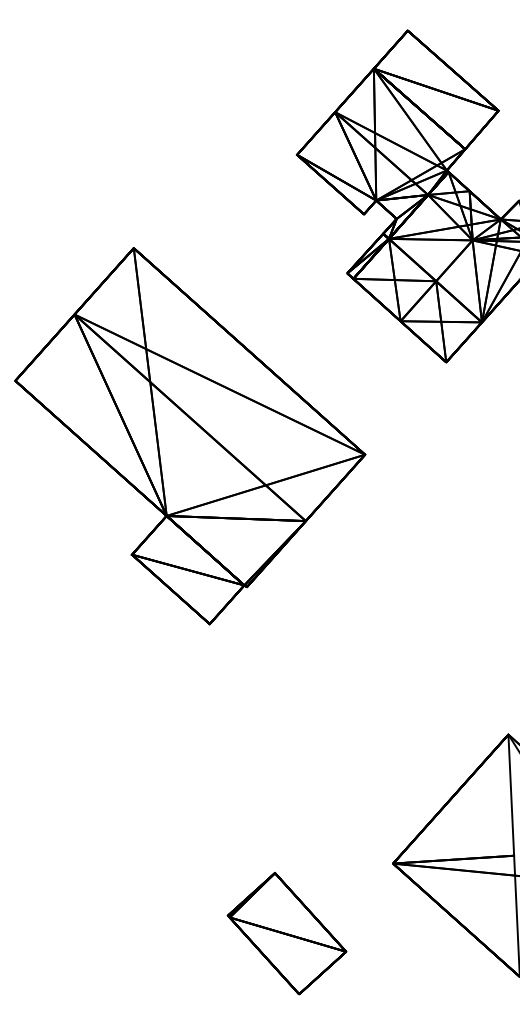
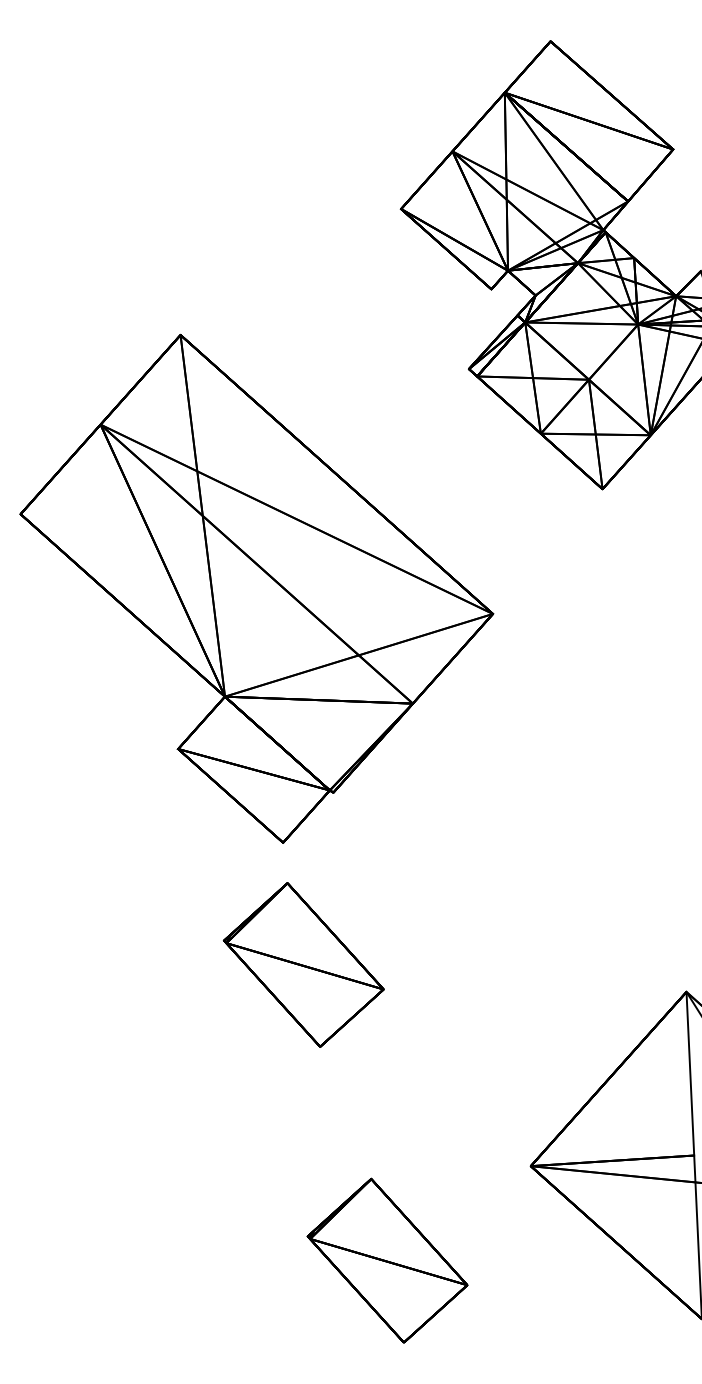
part: (224, 714) -> (303, 964), added

